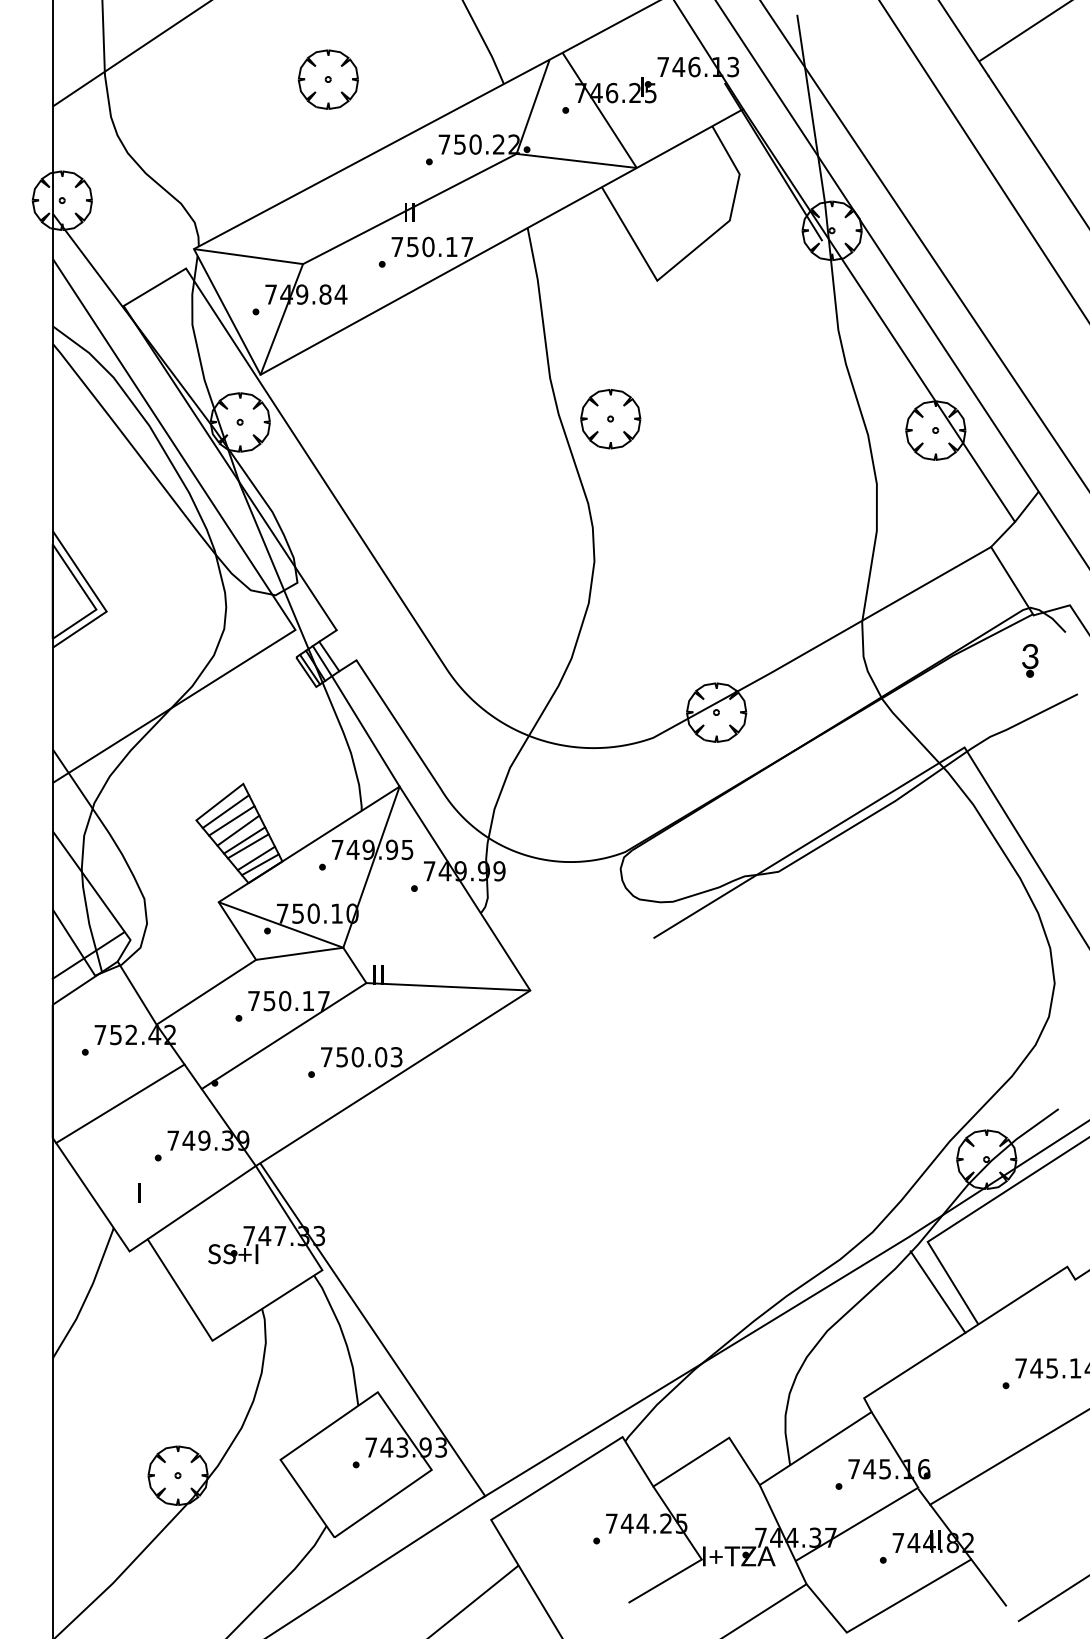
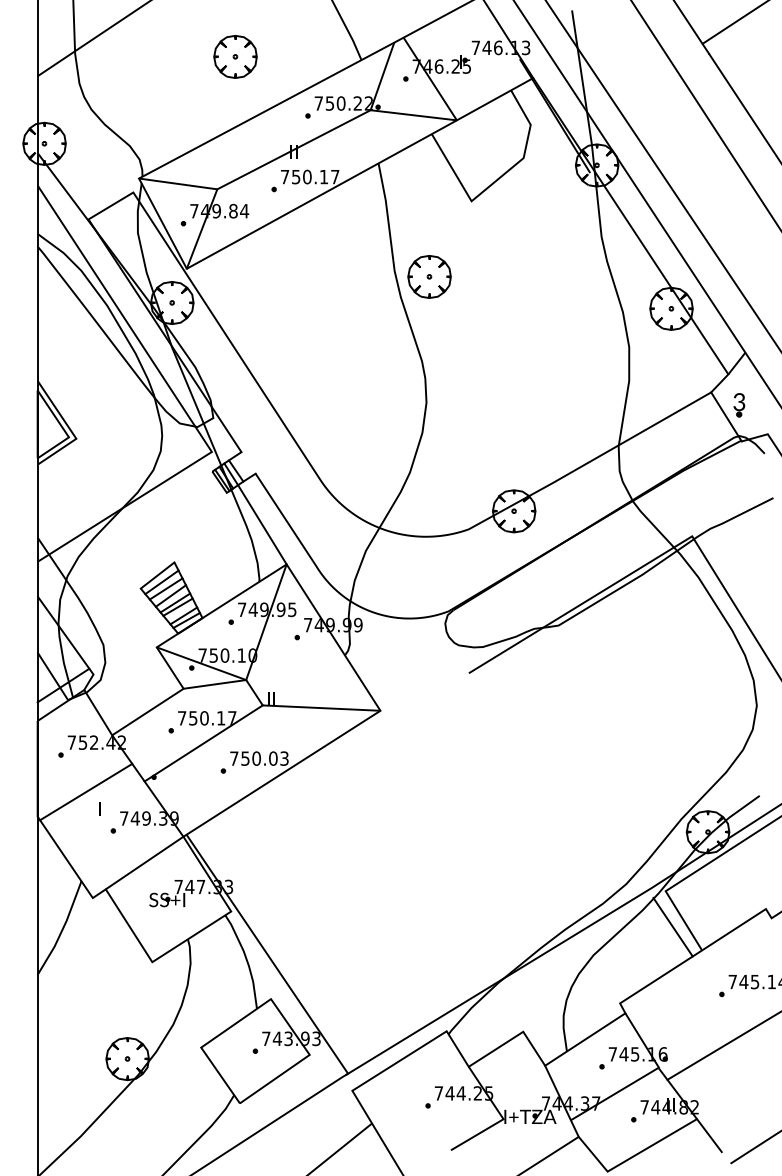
part: (610, 419) -> (429, 277), moved
part: (1030, 660) -> (739, 404), moved
text: (139, 1192) -> (99, 809), moved

